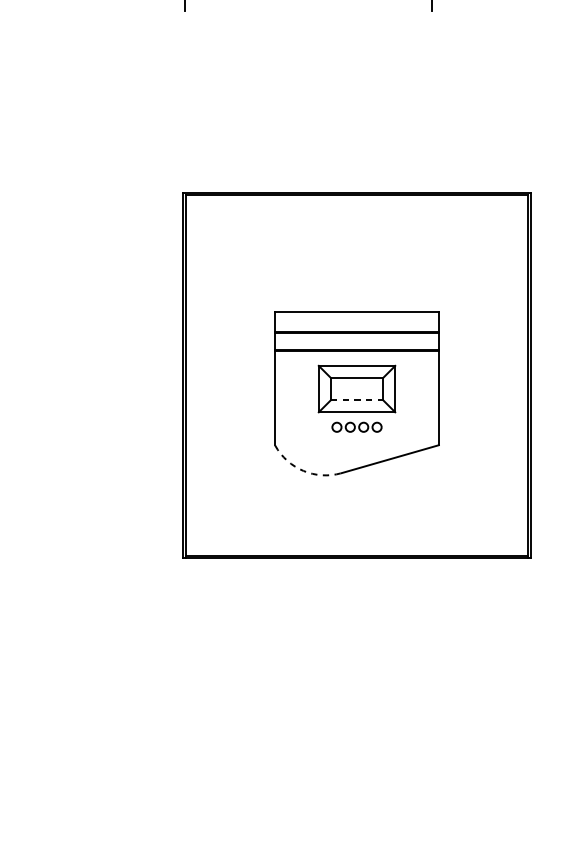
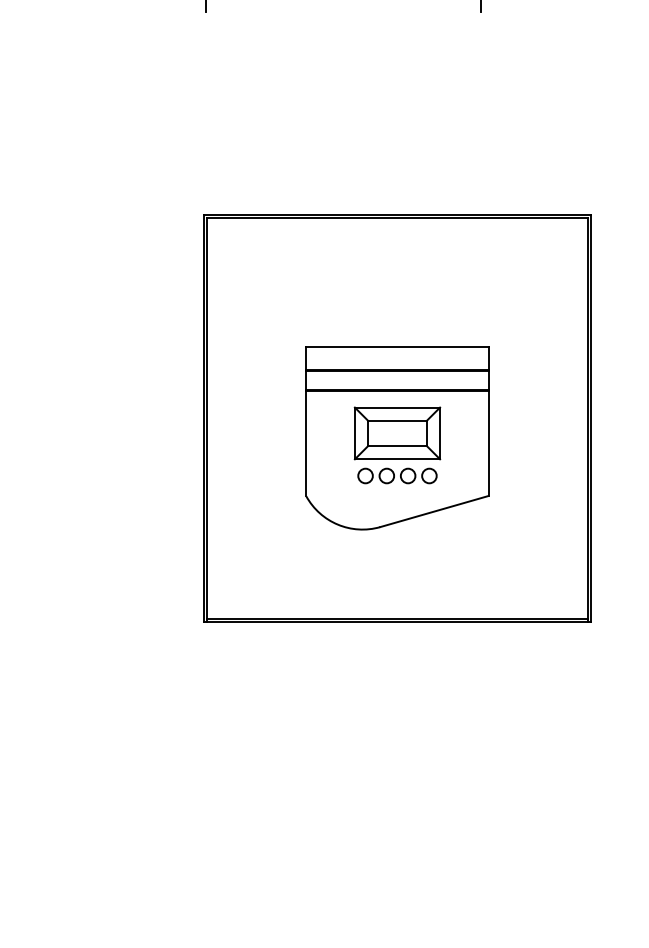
line: (357, 399) -> (397, 445), dashed -> solid
part: (357, 426) -> (397, 475), size x1.43
arc: (303, 470) -> (337, 524), dashed -> solid

